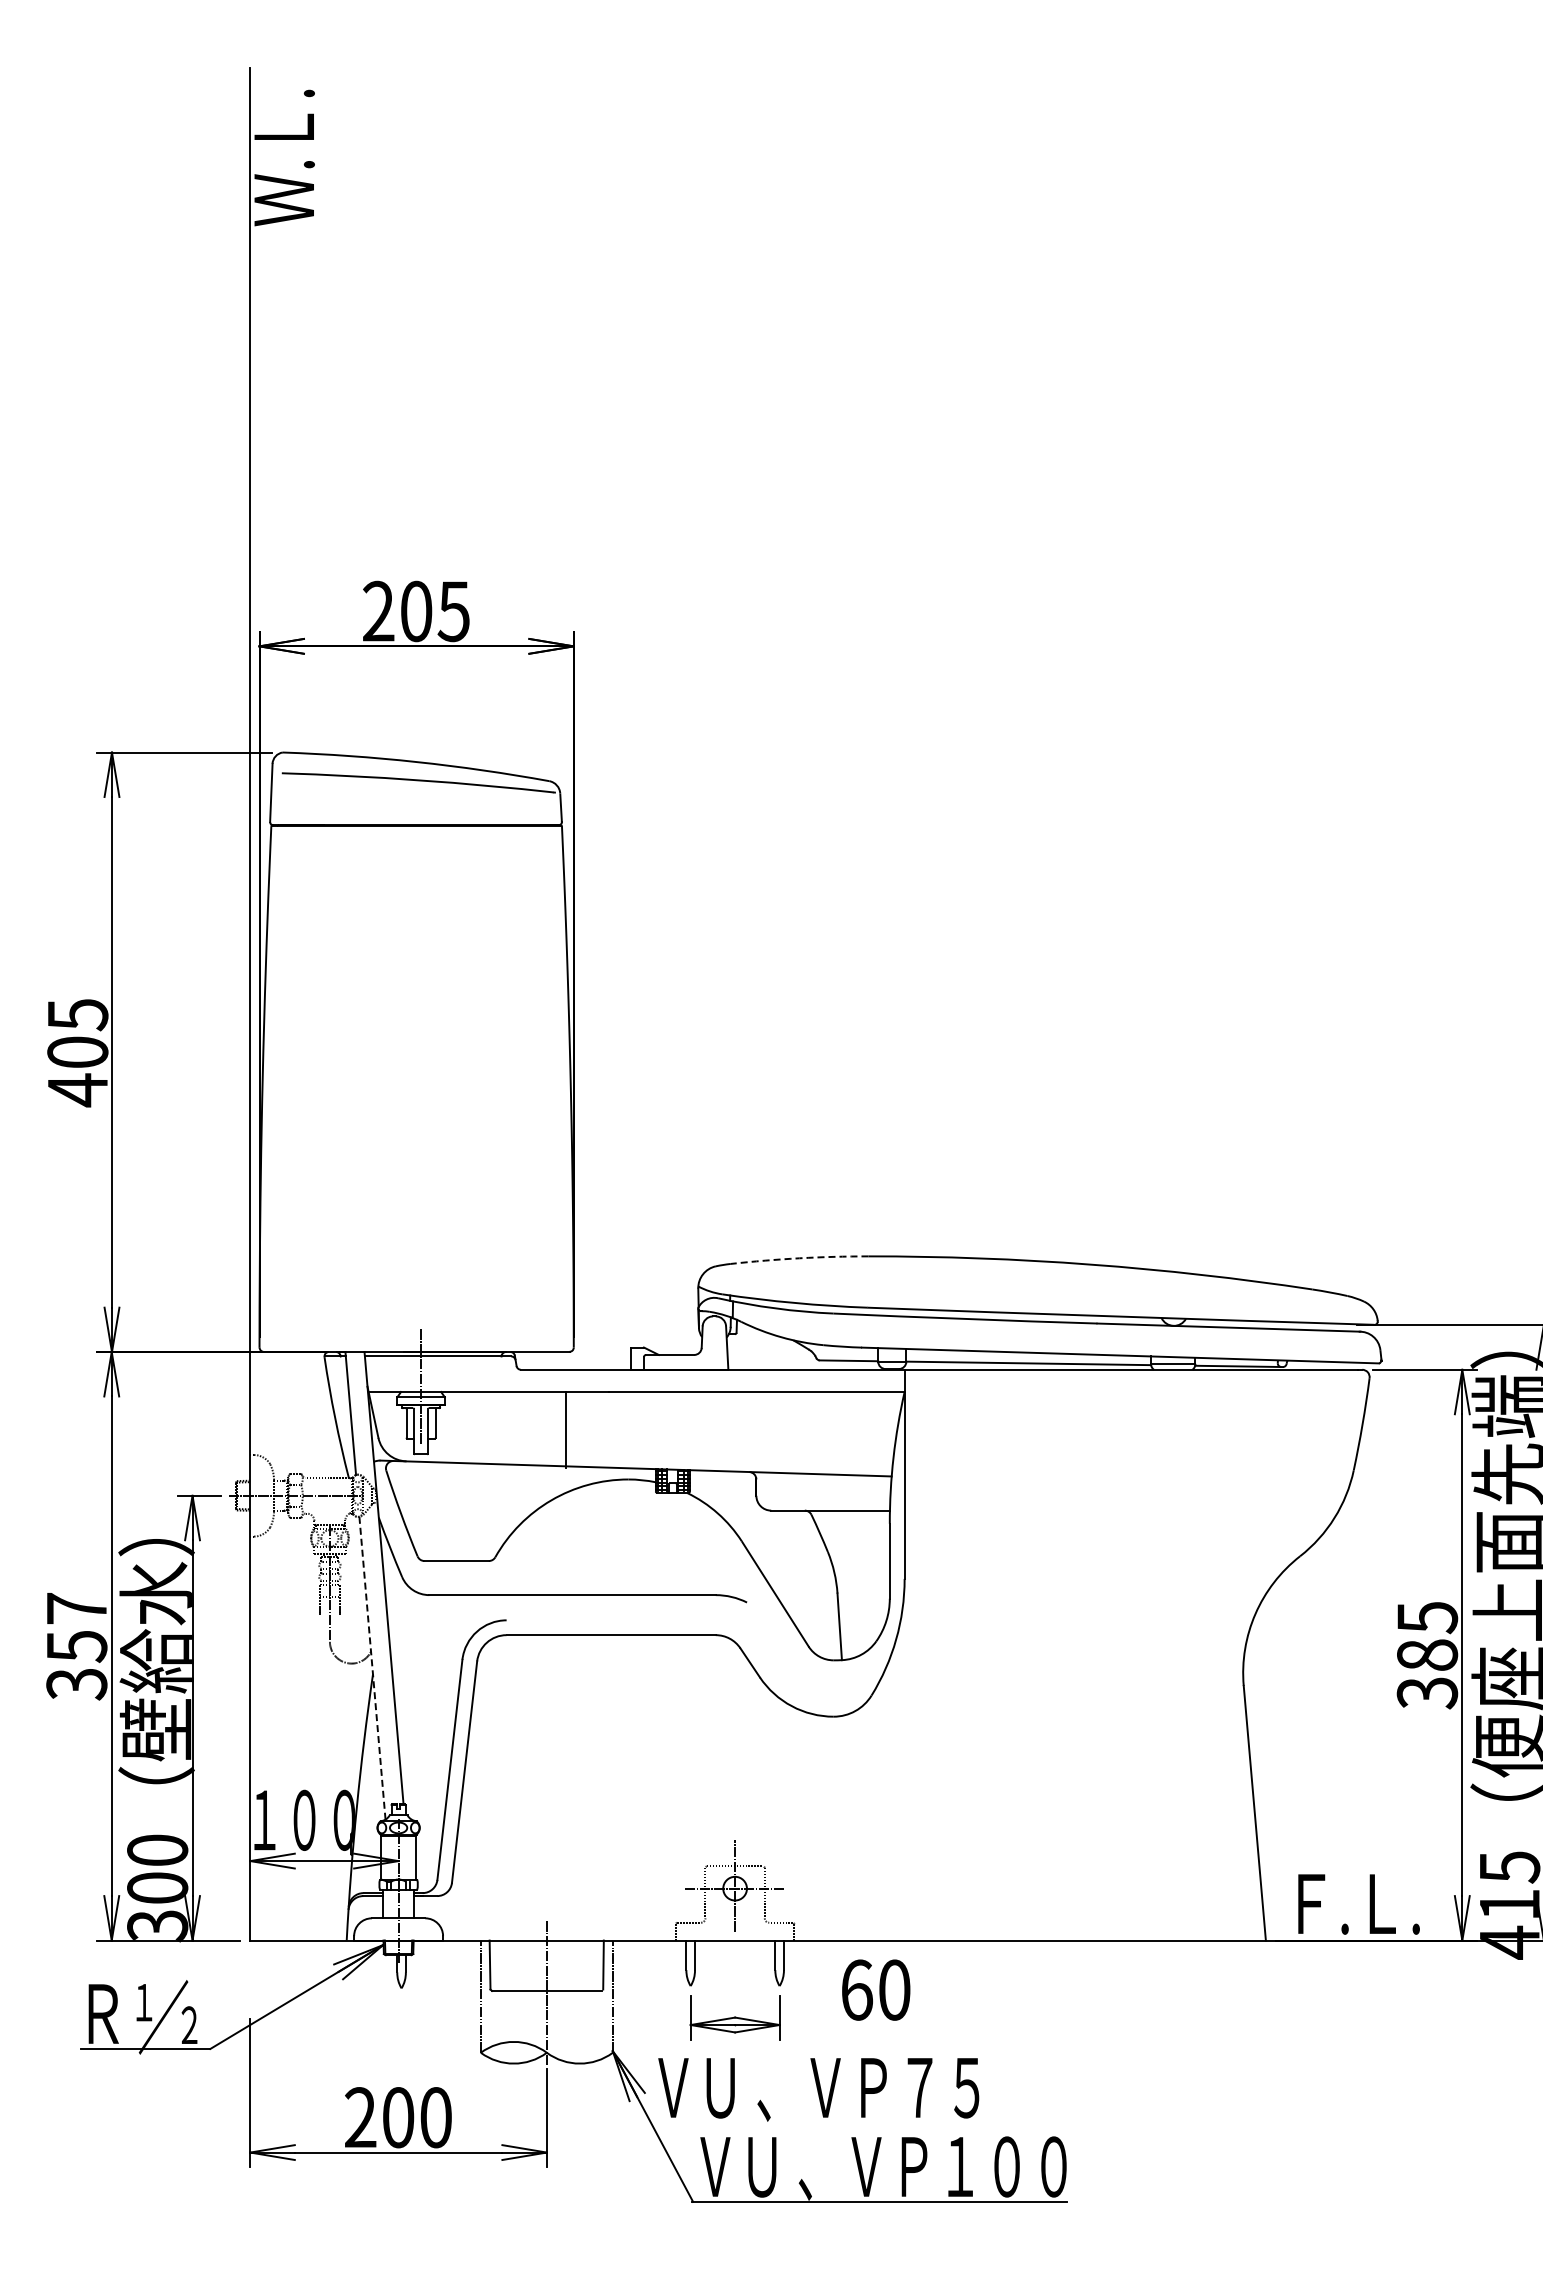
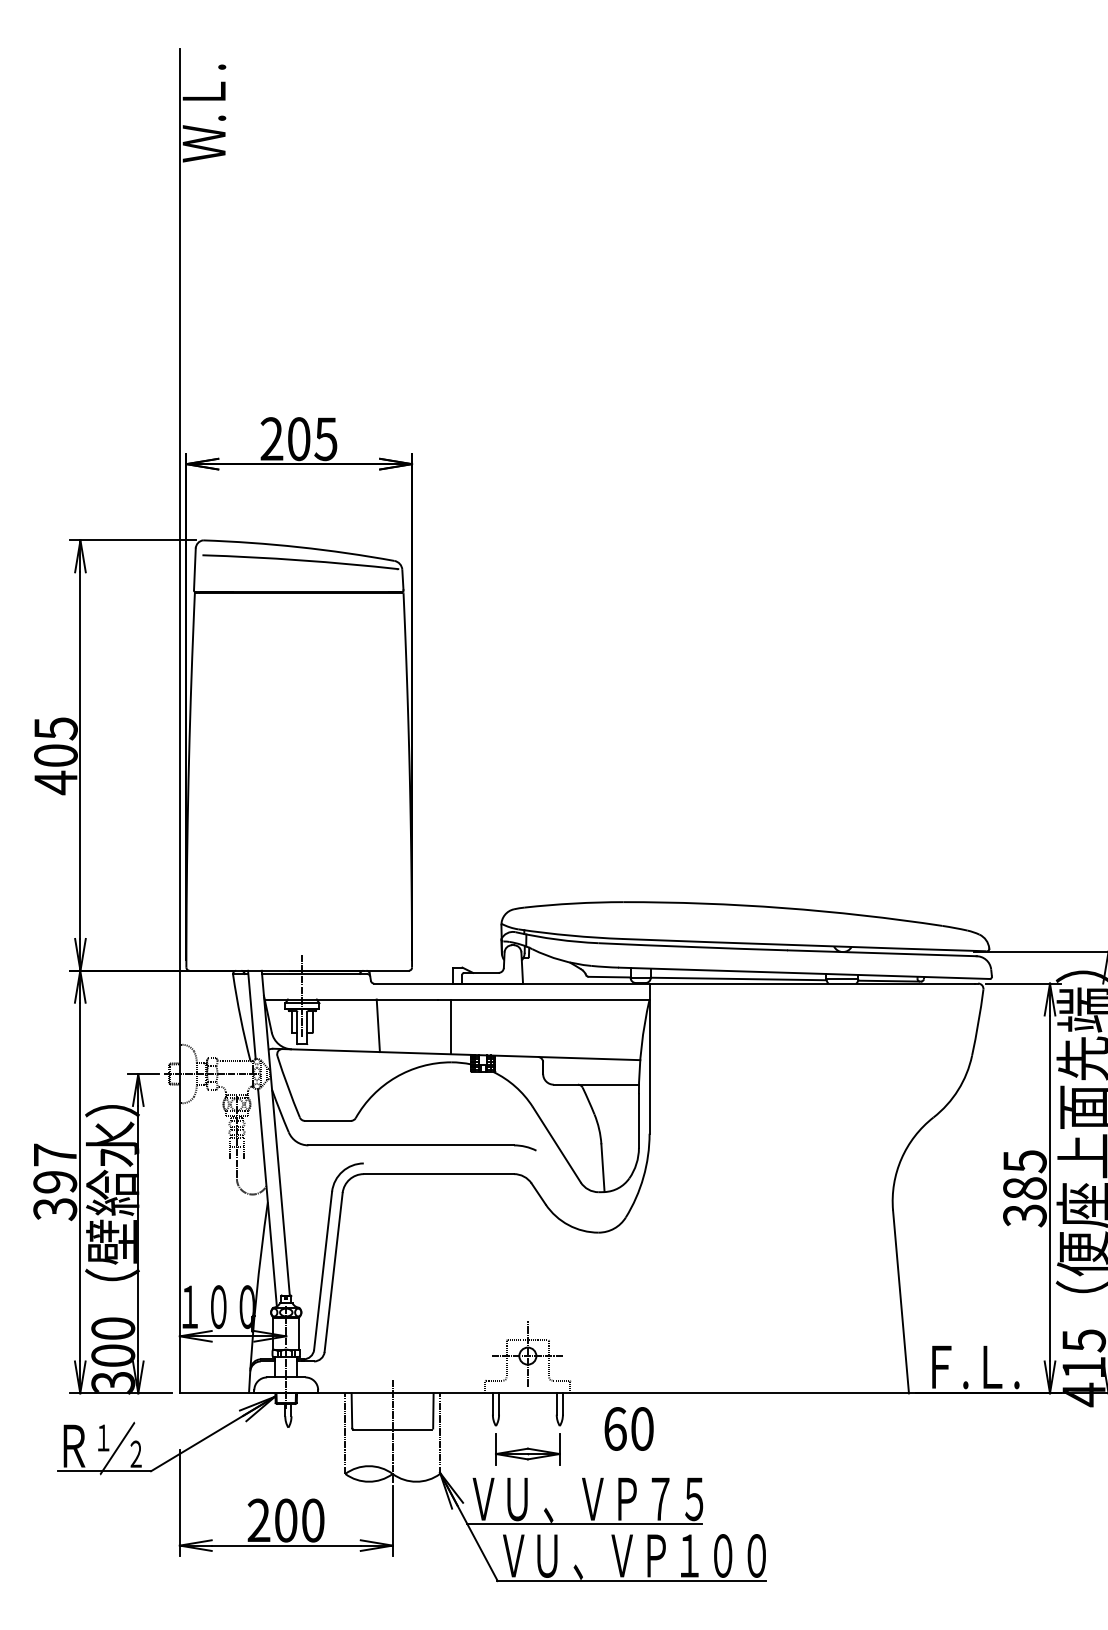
arc: (799, 1258) -> (574, 903), dashed -> solid
line: (526, 1428) -> (378, 1025), added
line: (566, 1430) -> (451, 1027), moved
text: (76, 1647) -> (54, 1182), 357 -> 397
line: (372, 1668) -> (267, 1198), dashed -> solid
line: (813, 2122) -> (584, 1524), added

